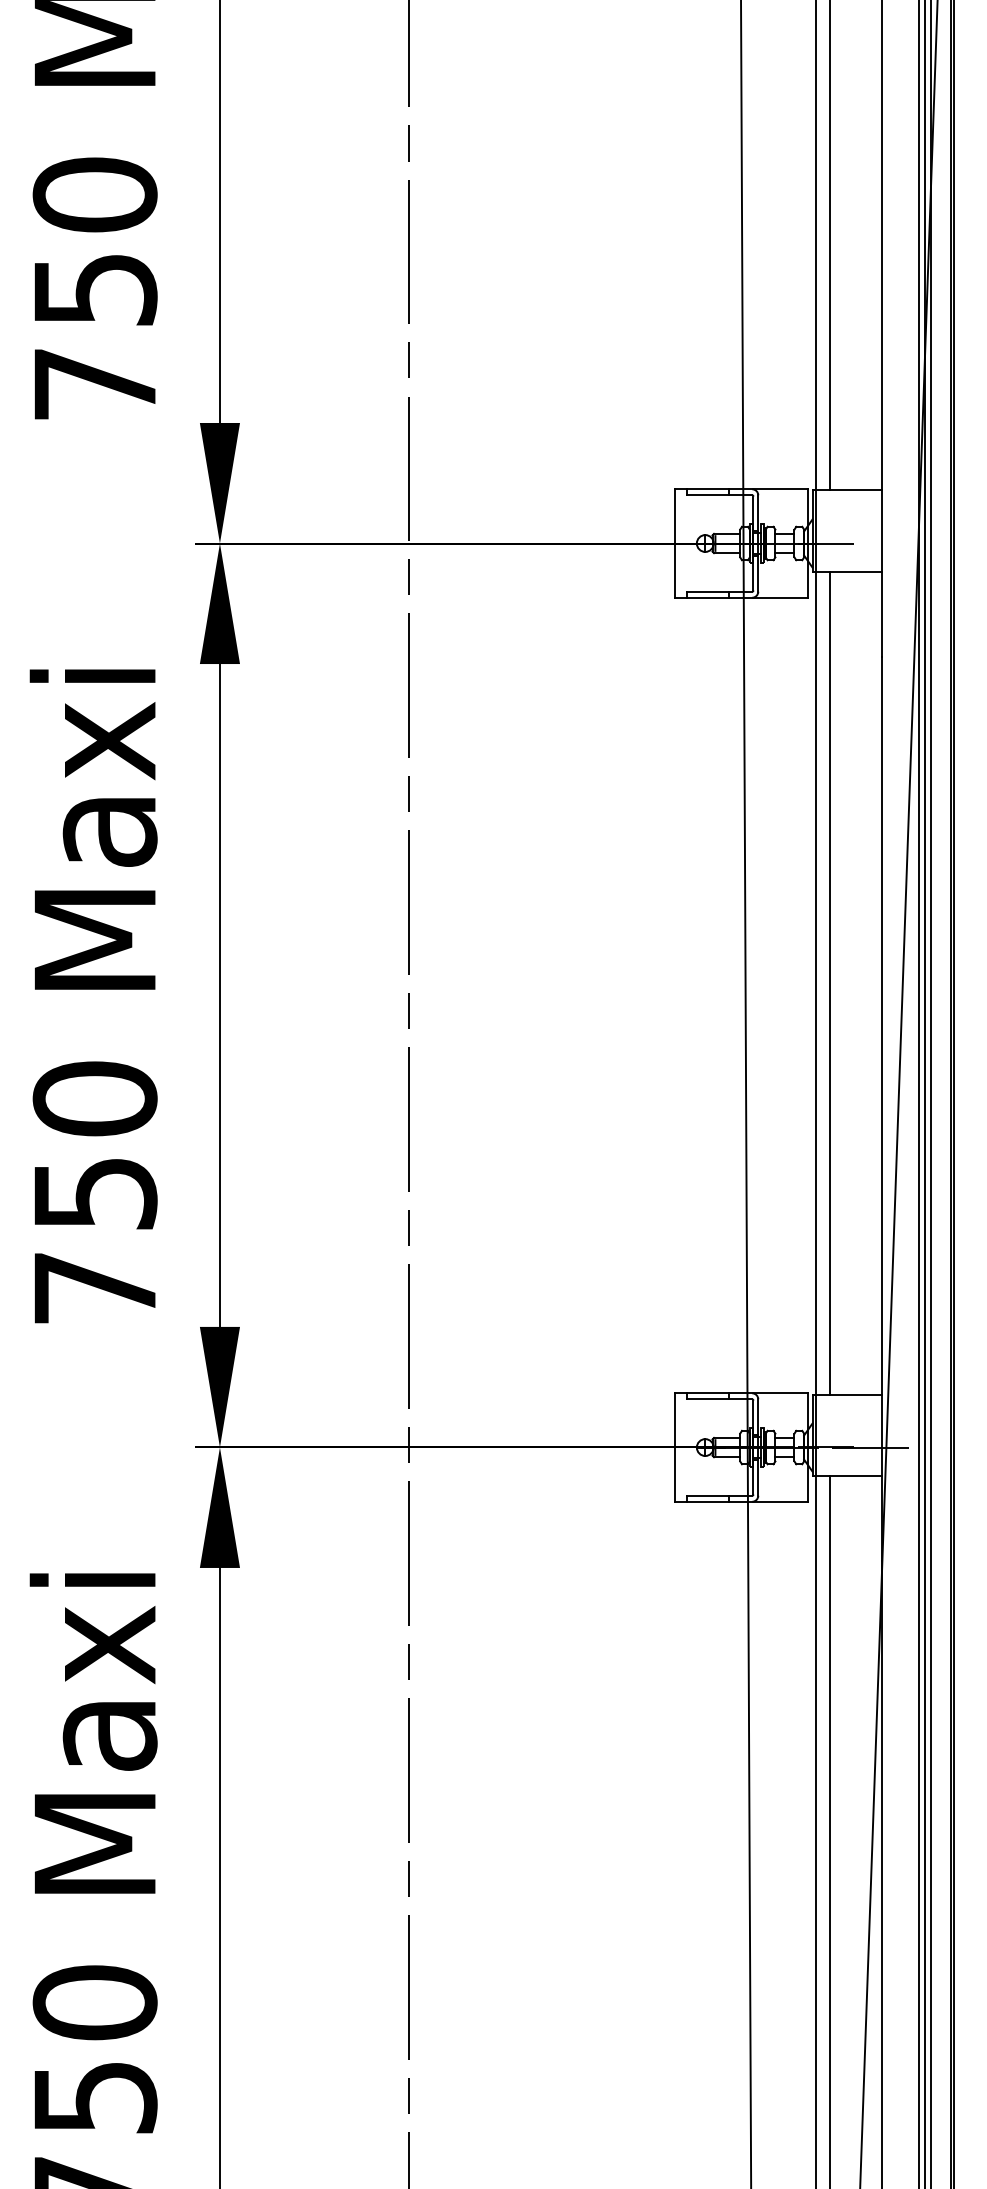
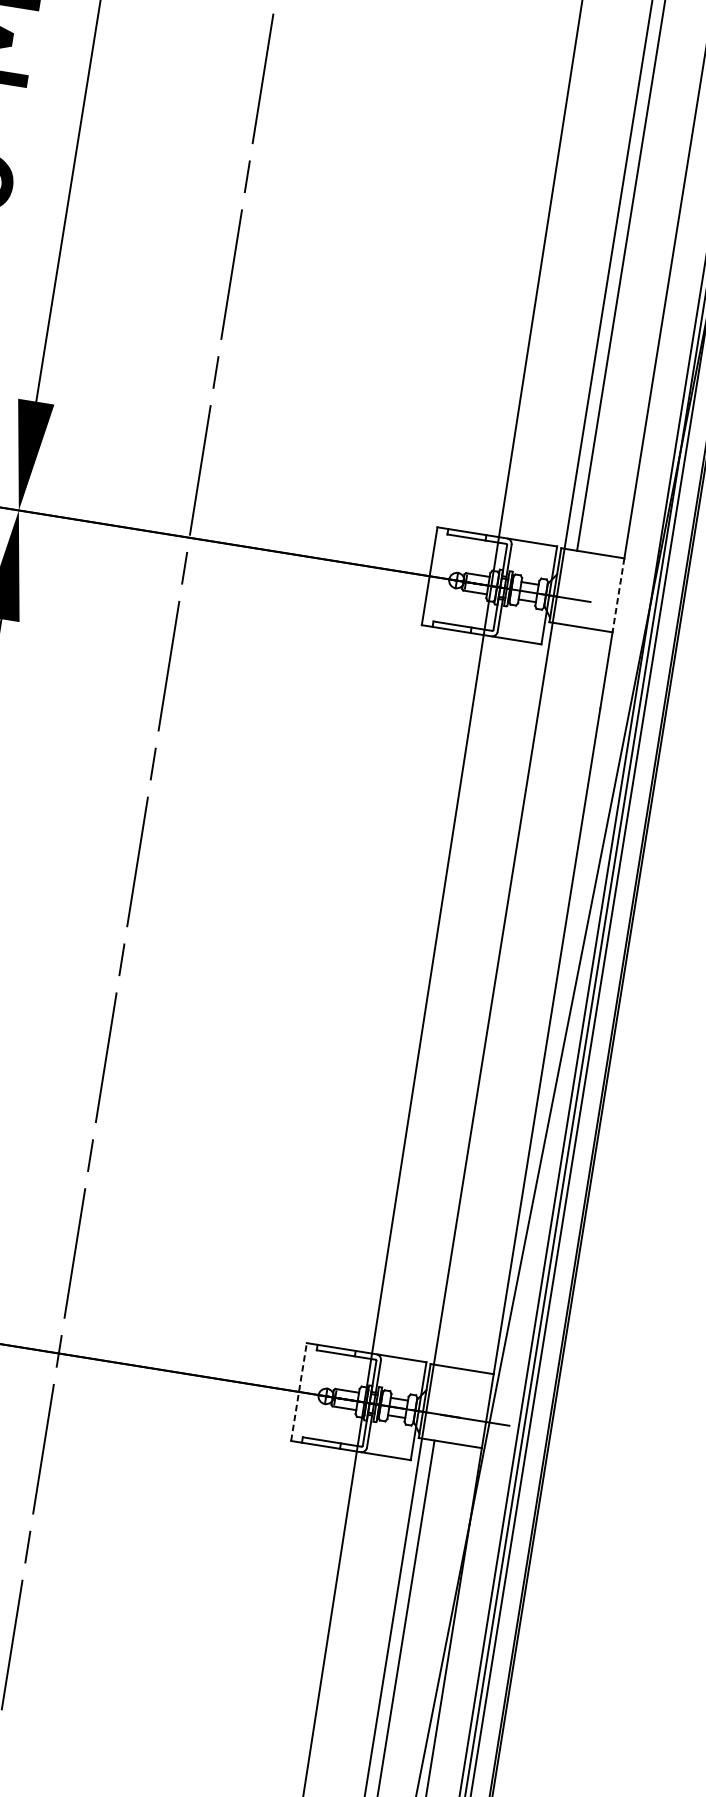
line: (882, 531) -> (618, 595), solid -> dashed
line: (830, 983) -> (506, 995), removed
line: (675, 1447) -> (299, 1392), solid -> dashed

